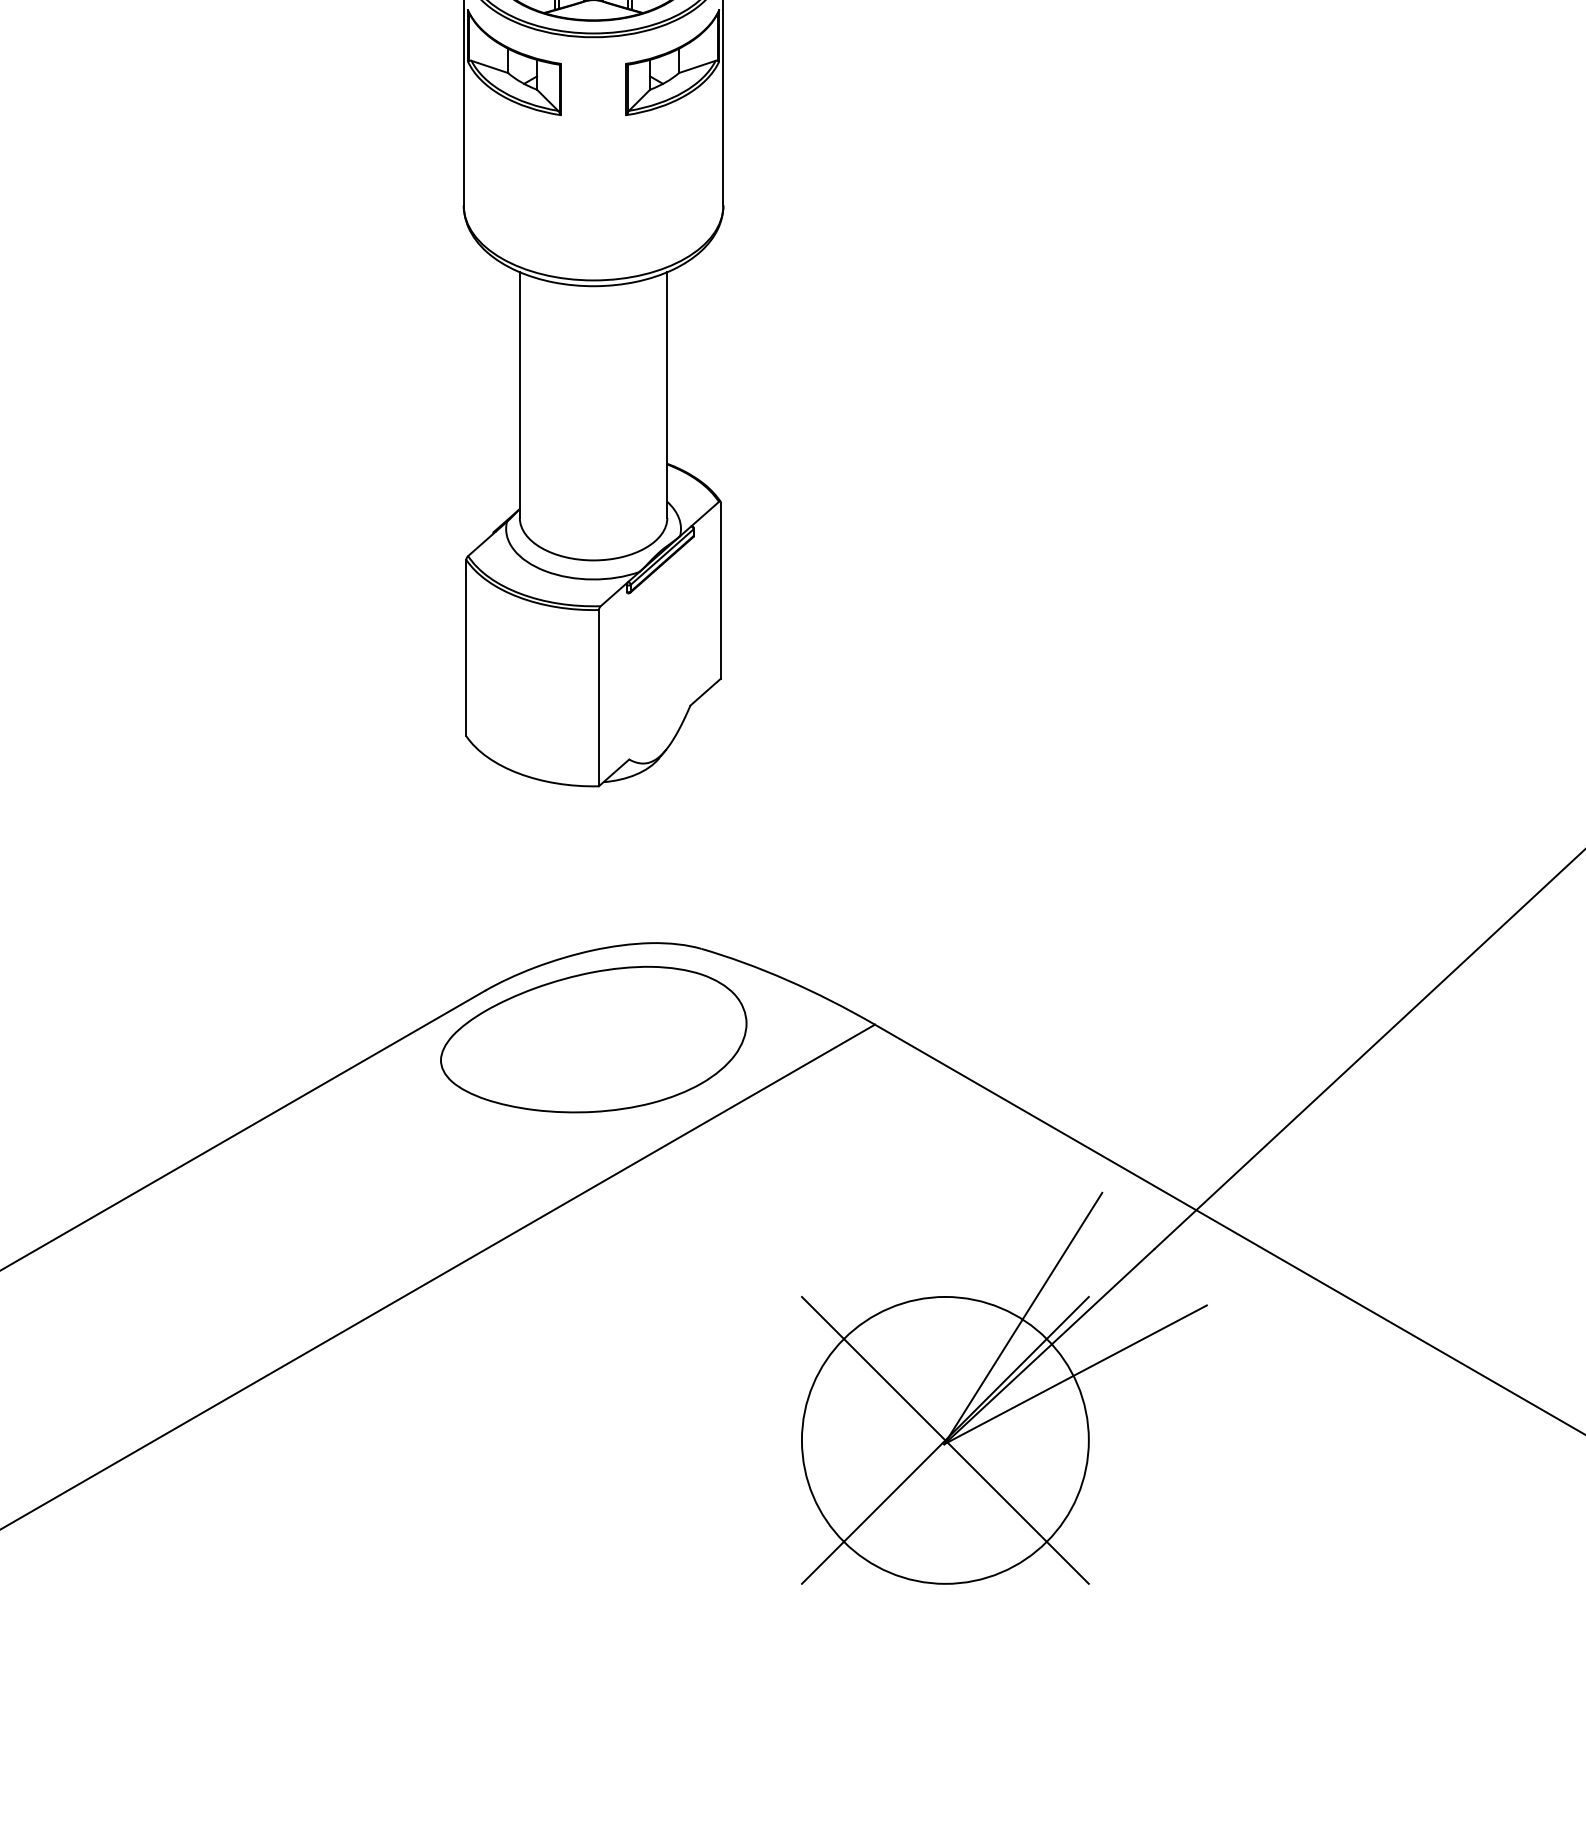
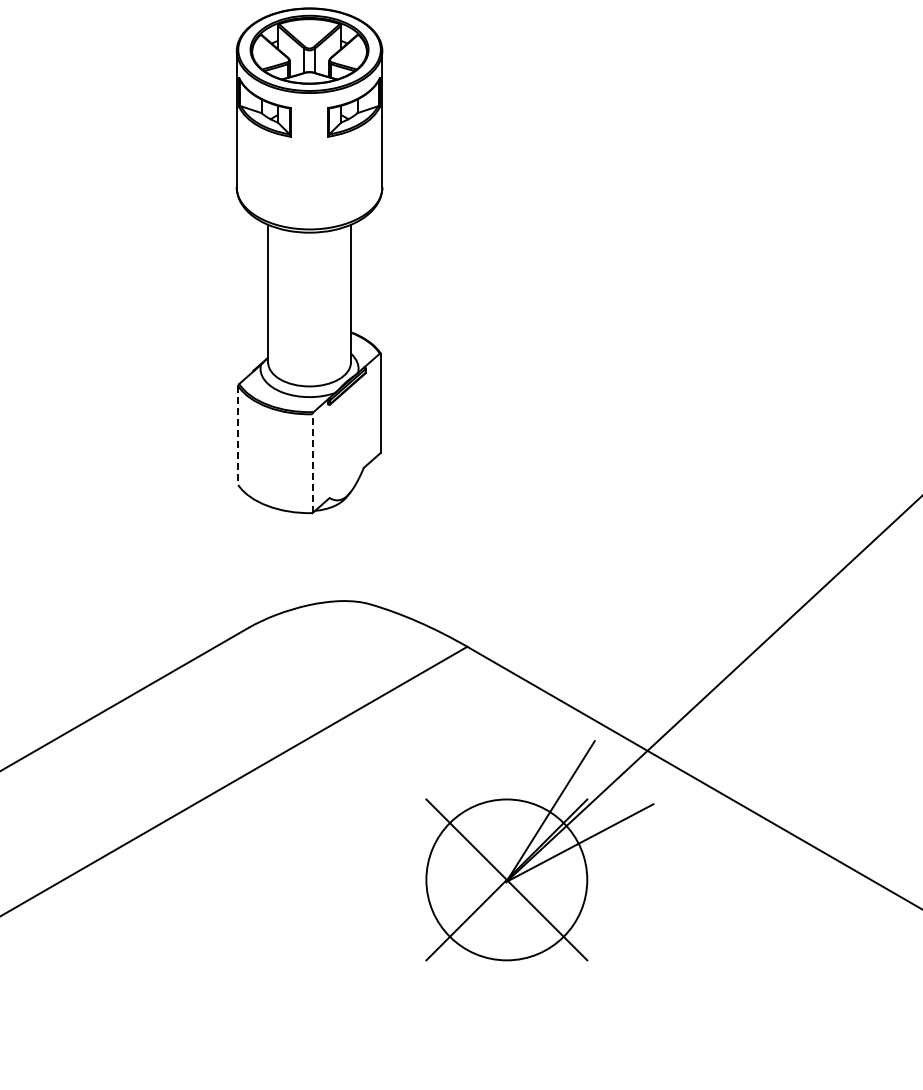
line: (466, 649) -> (238, 436), solid -> dashed
line: (598, 697) -> (312, 463), solid -> dashed
part: (593, 1038) -> (309, 654), removed

